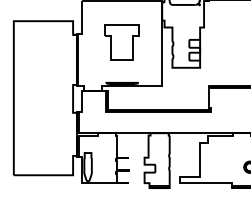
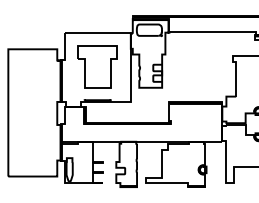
part: (121, 42) -> (97, 66), size x1.43

